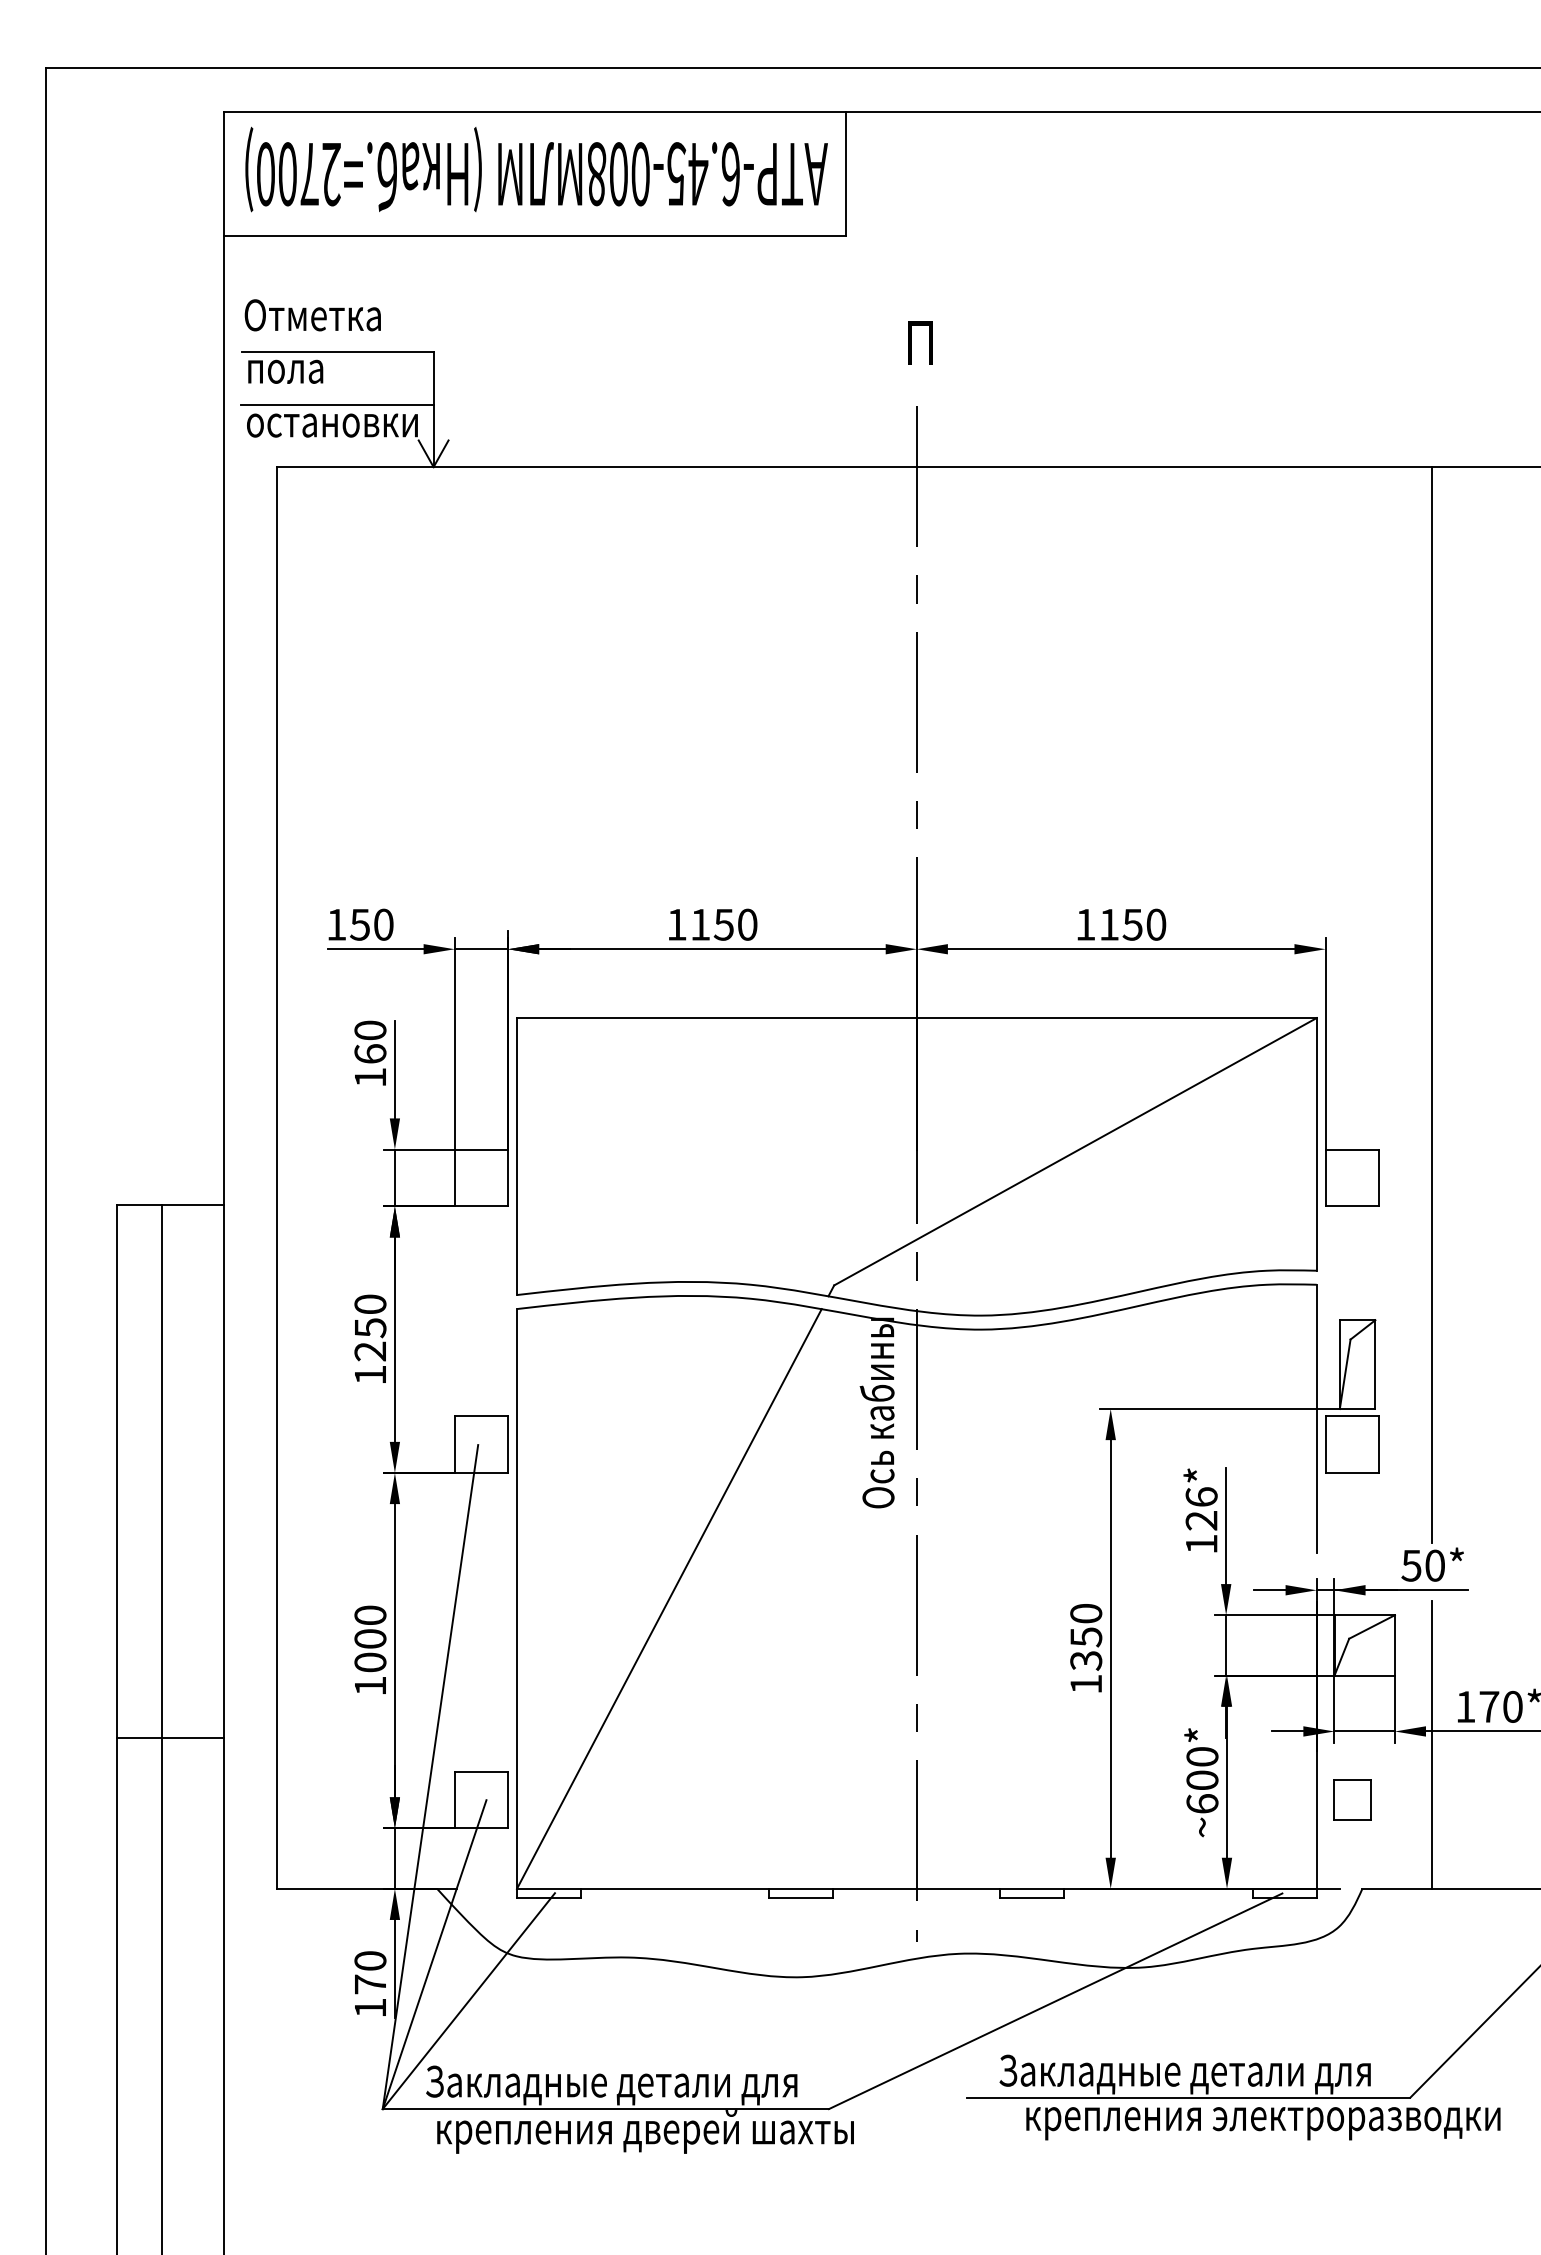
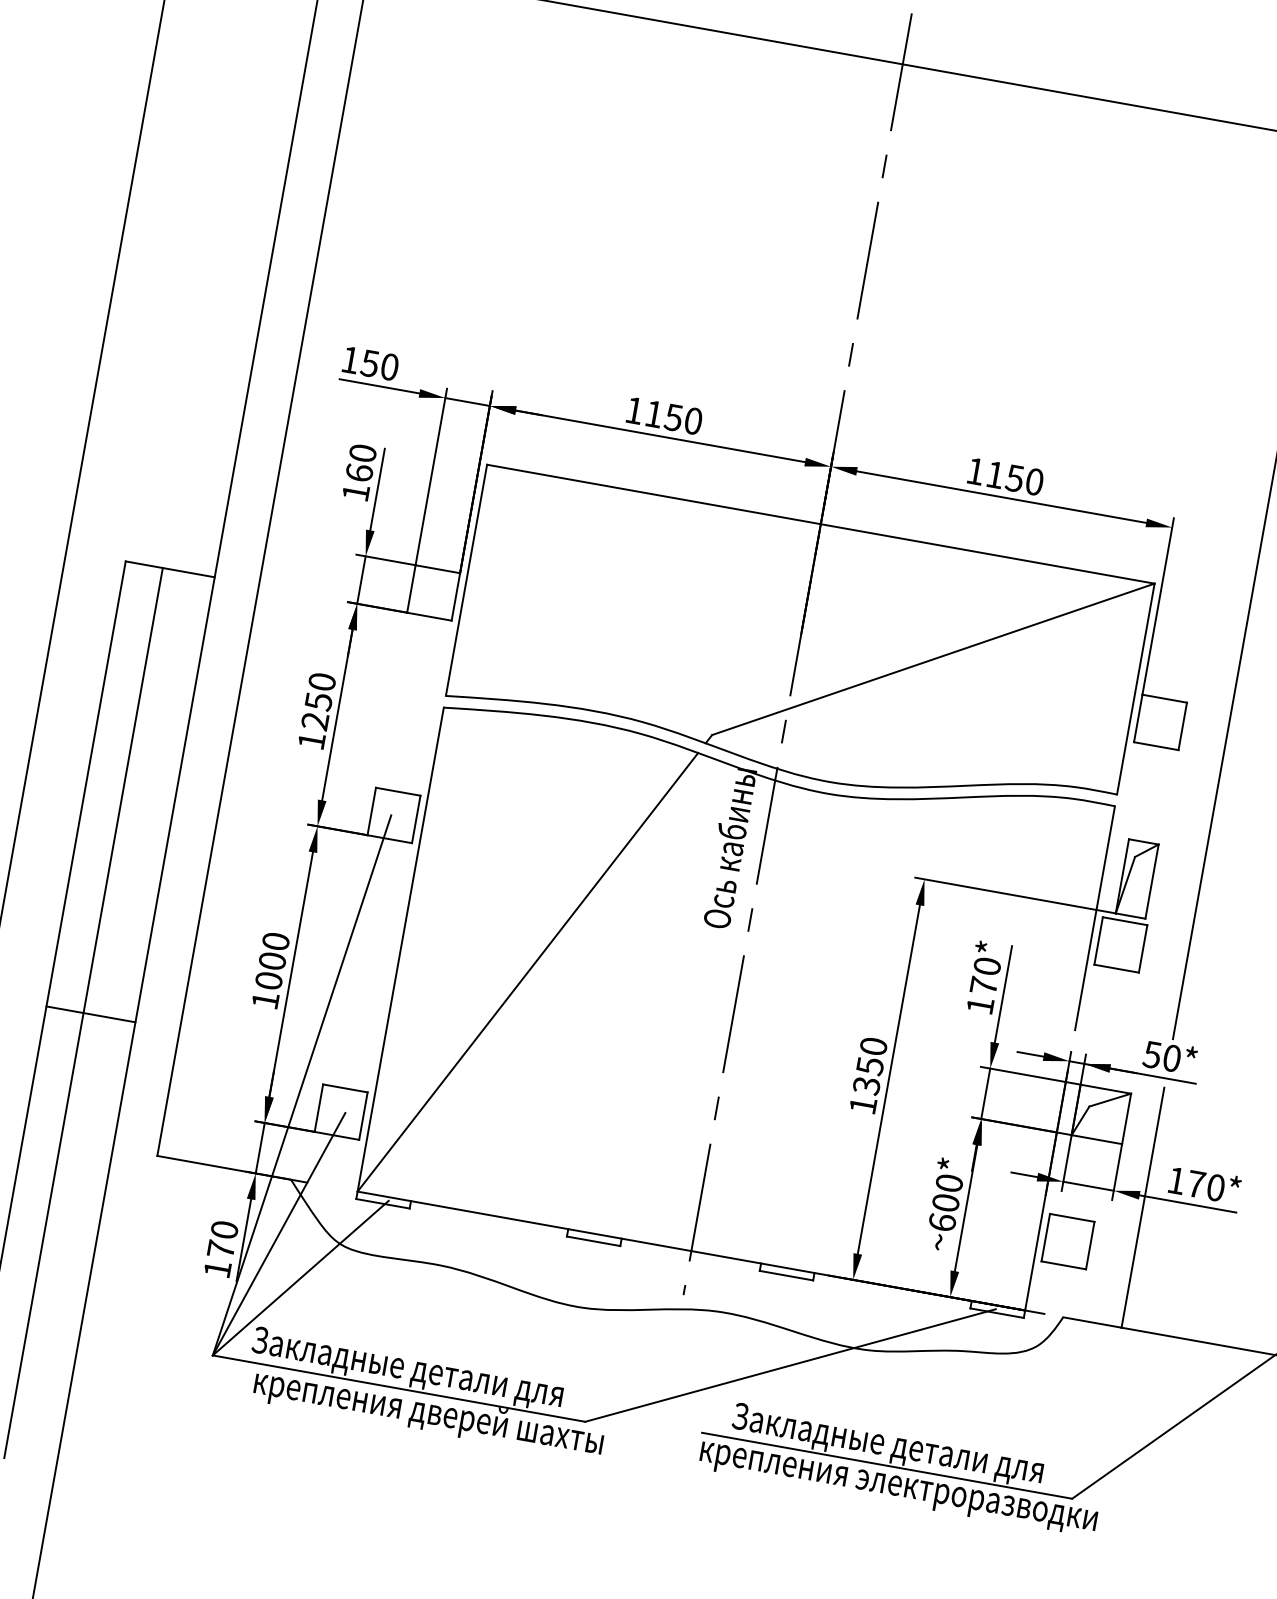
text: (1201, 1508) -> (985, 975), 126* -> 170*
part: (1352, 1799) -> (1068, 1241), size x1.43
text: (1263, 2123) -> (898, 1489), moved

